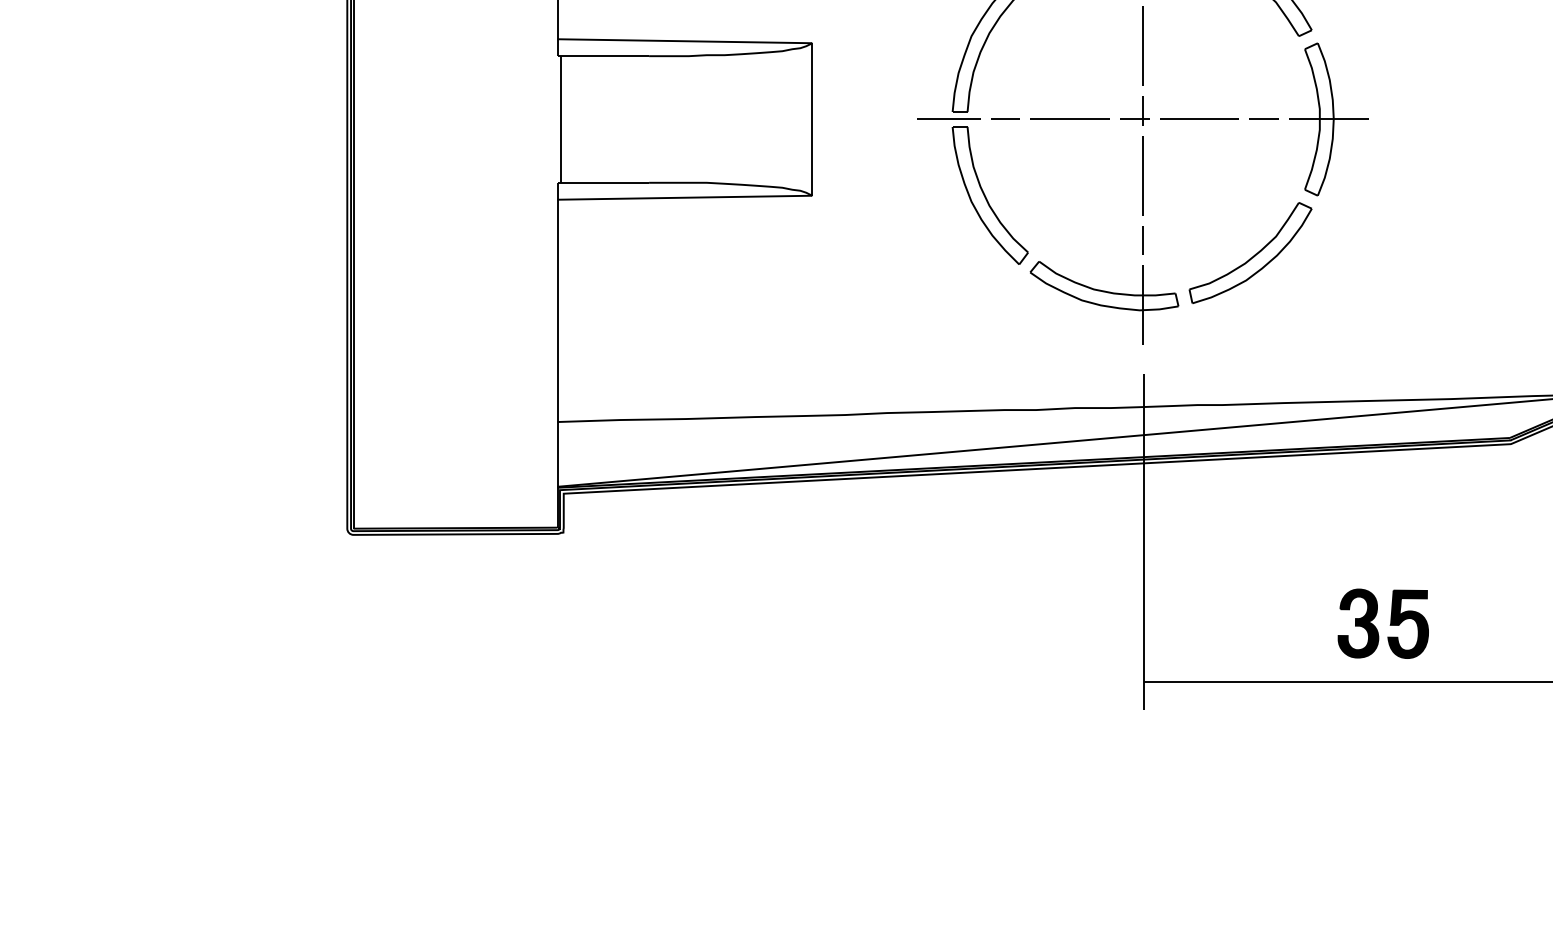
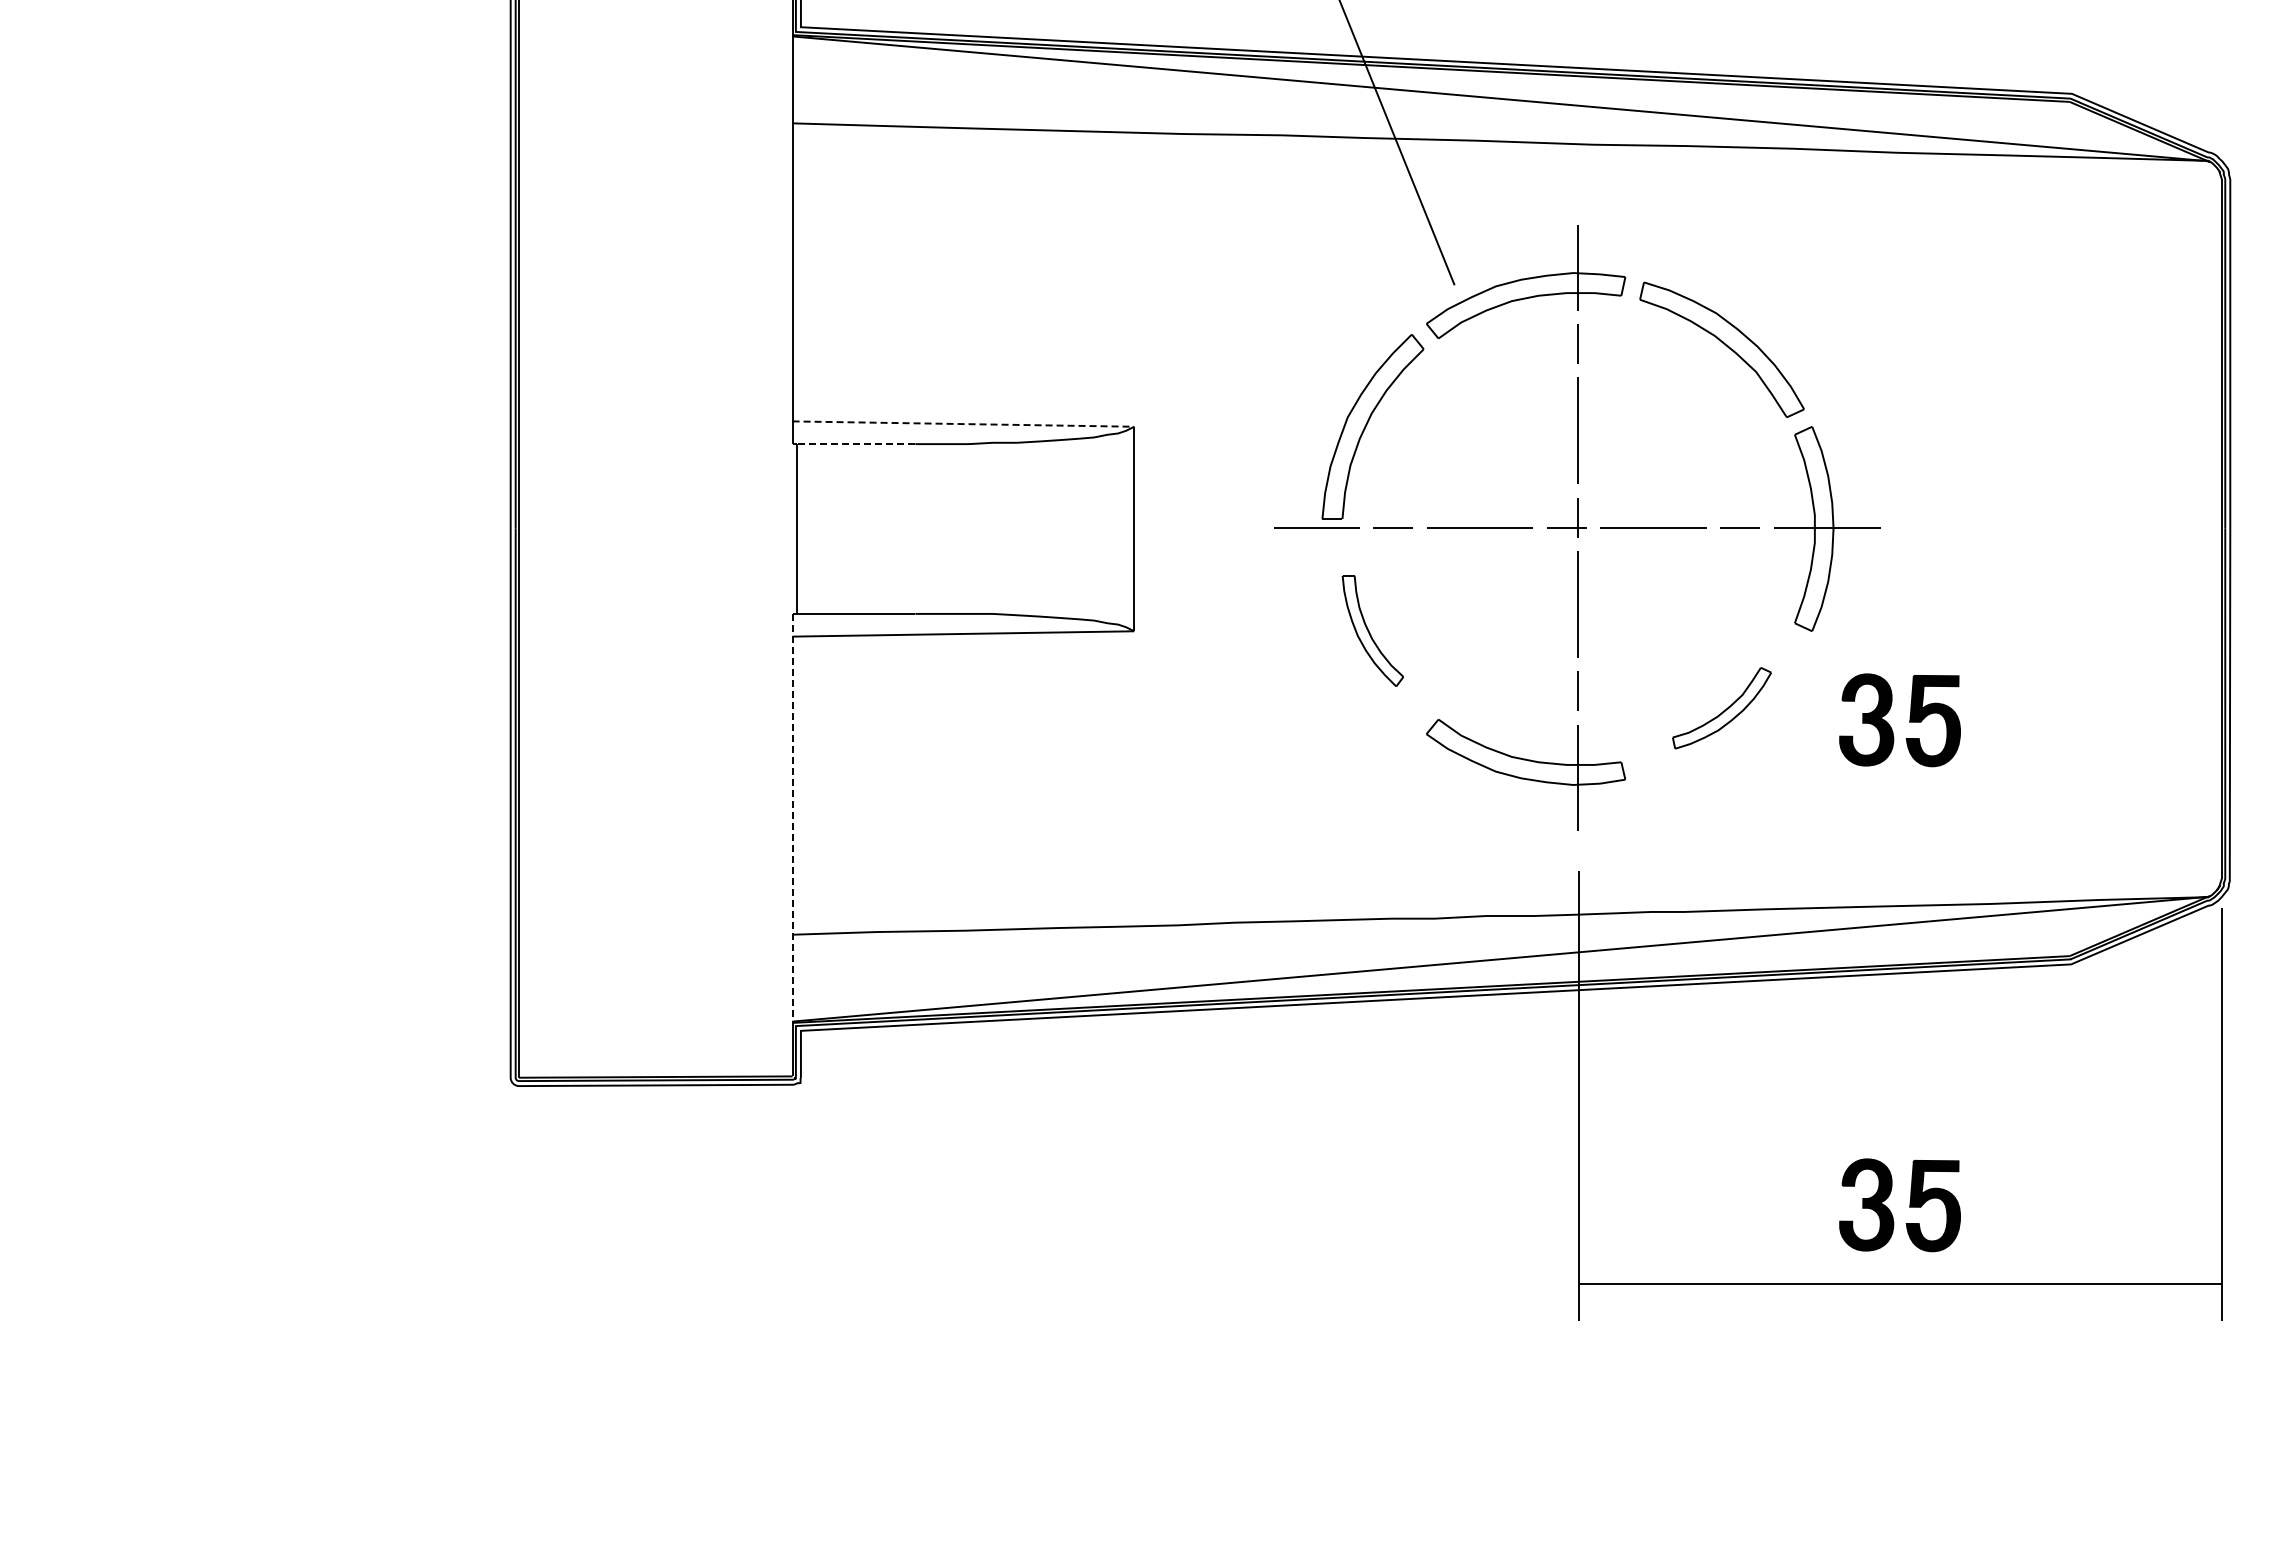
line: (684, 41) -> (963, 424), solid -> dashed
line: (604, 56) -> (855, 444), solid -> dashed
part: (989, 195) -> (1372, 630), size x0.6
part: (1250, 253) -> (1721, 708), size x0.6
part: (1390, 262) -> (1909, 720), added
line: (557, 336) -> (792, 820), solid -> dashed

